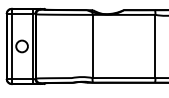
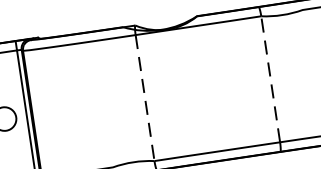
line: (92, 46) -> (145, 98), solid -> dashed
line: (155, 46) -> (270, 79), solid -> dashed

